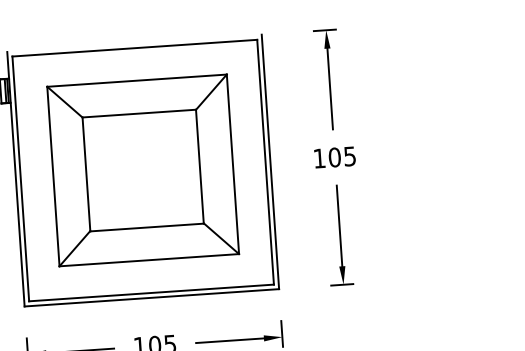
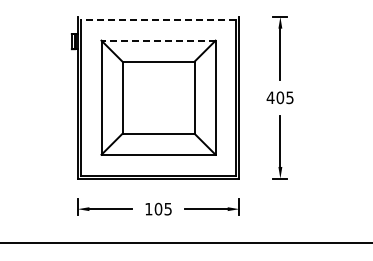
line: (134, 48) -> (158, 20), solid -> dashed
line: (136, 80) -> (158, 40), solid -> dashed
text: (319, 158) -> (270, 97), 105 -> 405

